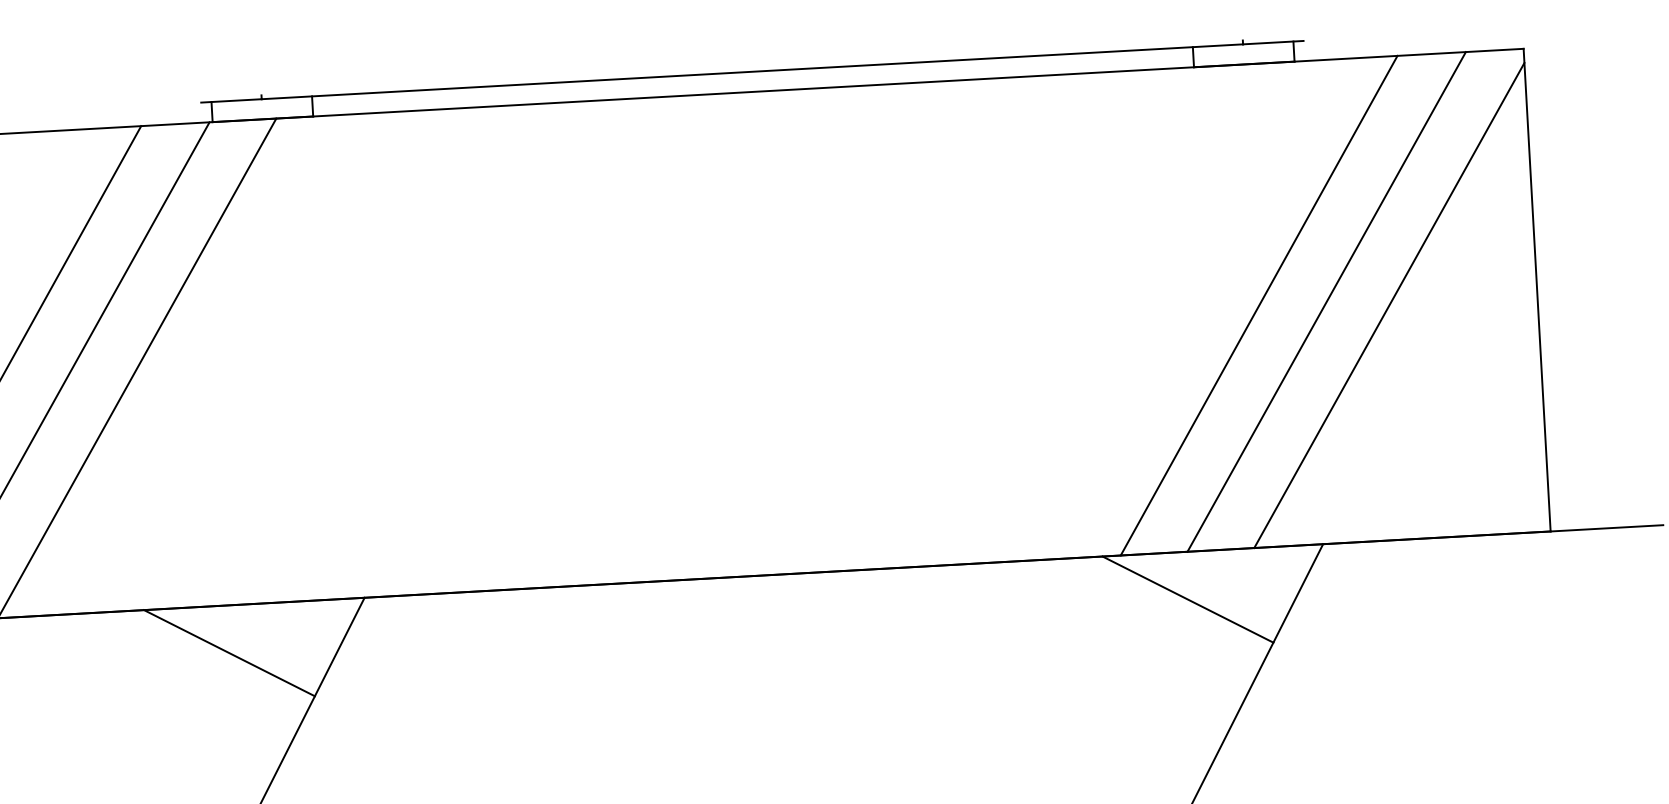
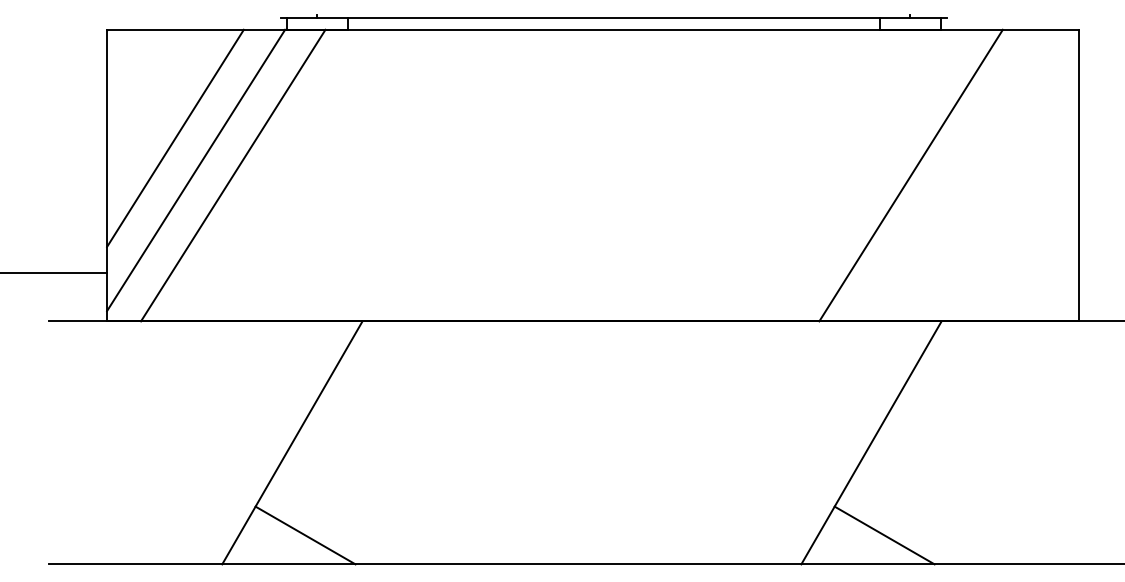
line: (1326, 301) -> (951, 175), removed
line: (1389, 304) -> (989, 179), removed
line: (1188, 600) -> (858, 350), removed
line: (229, 653) -> (279, 350), removed

